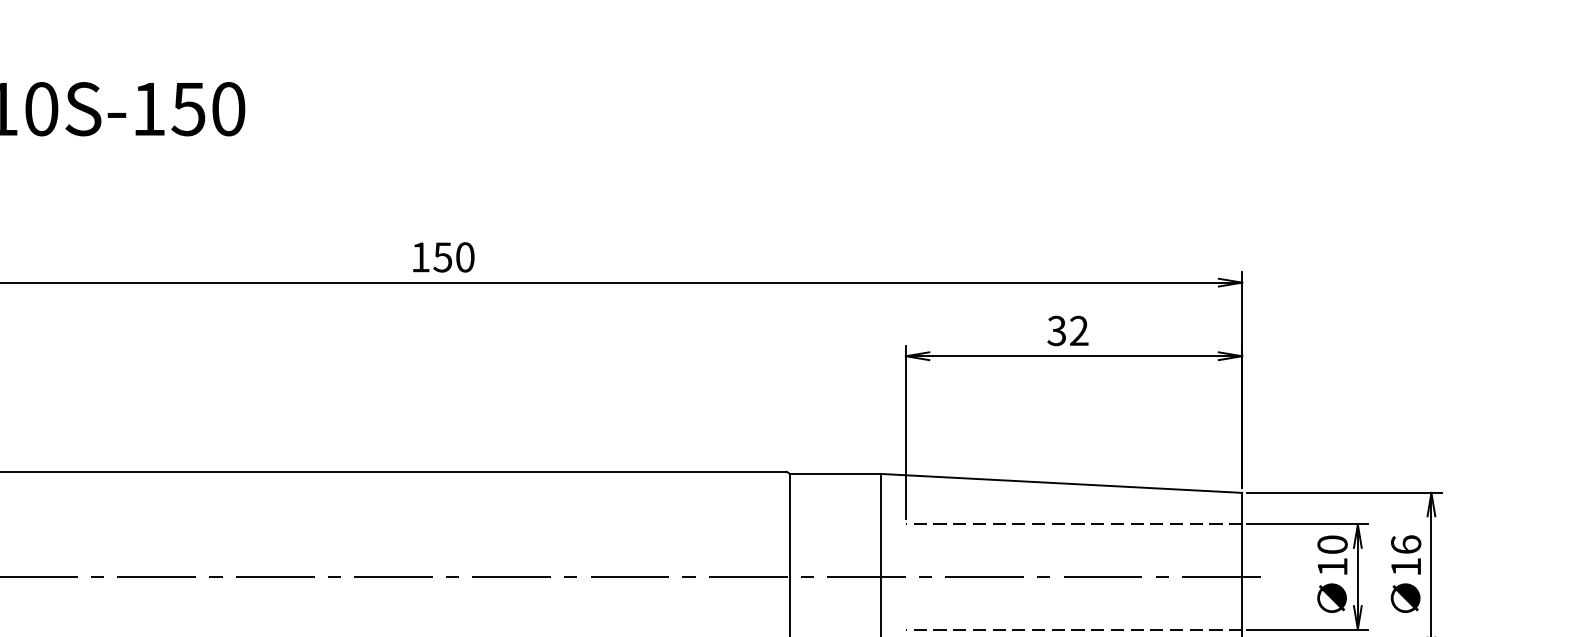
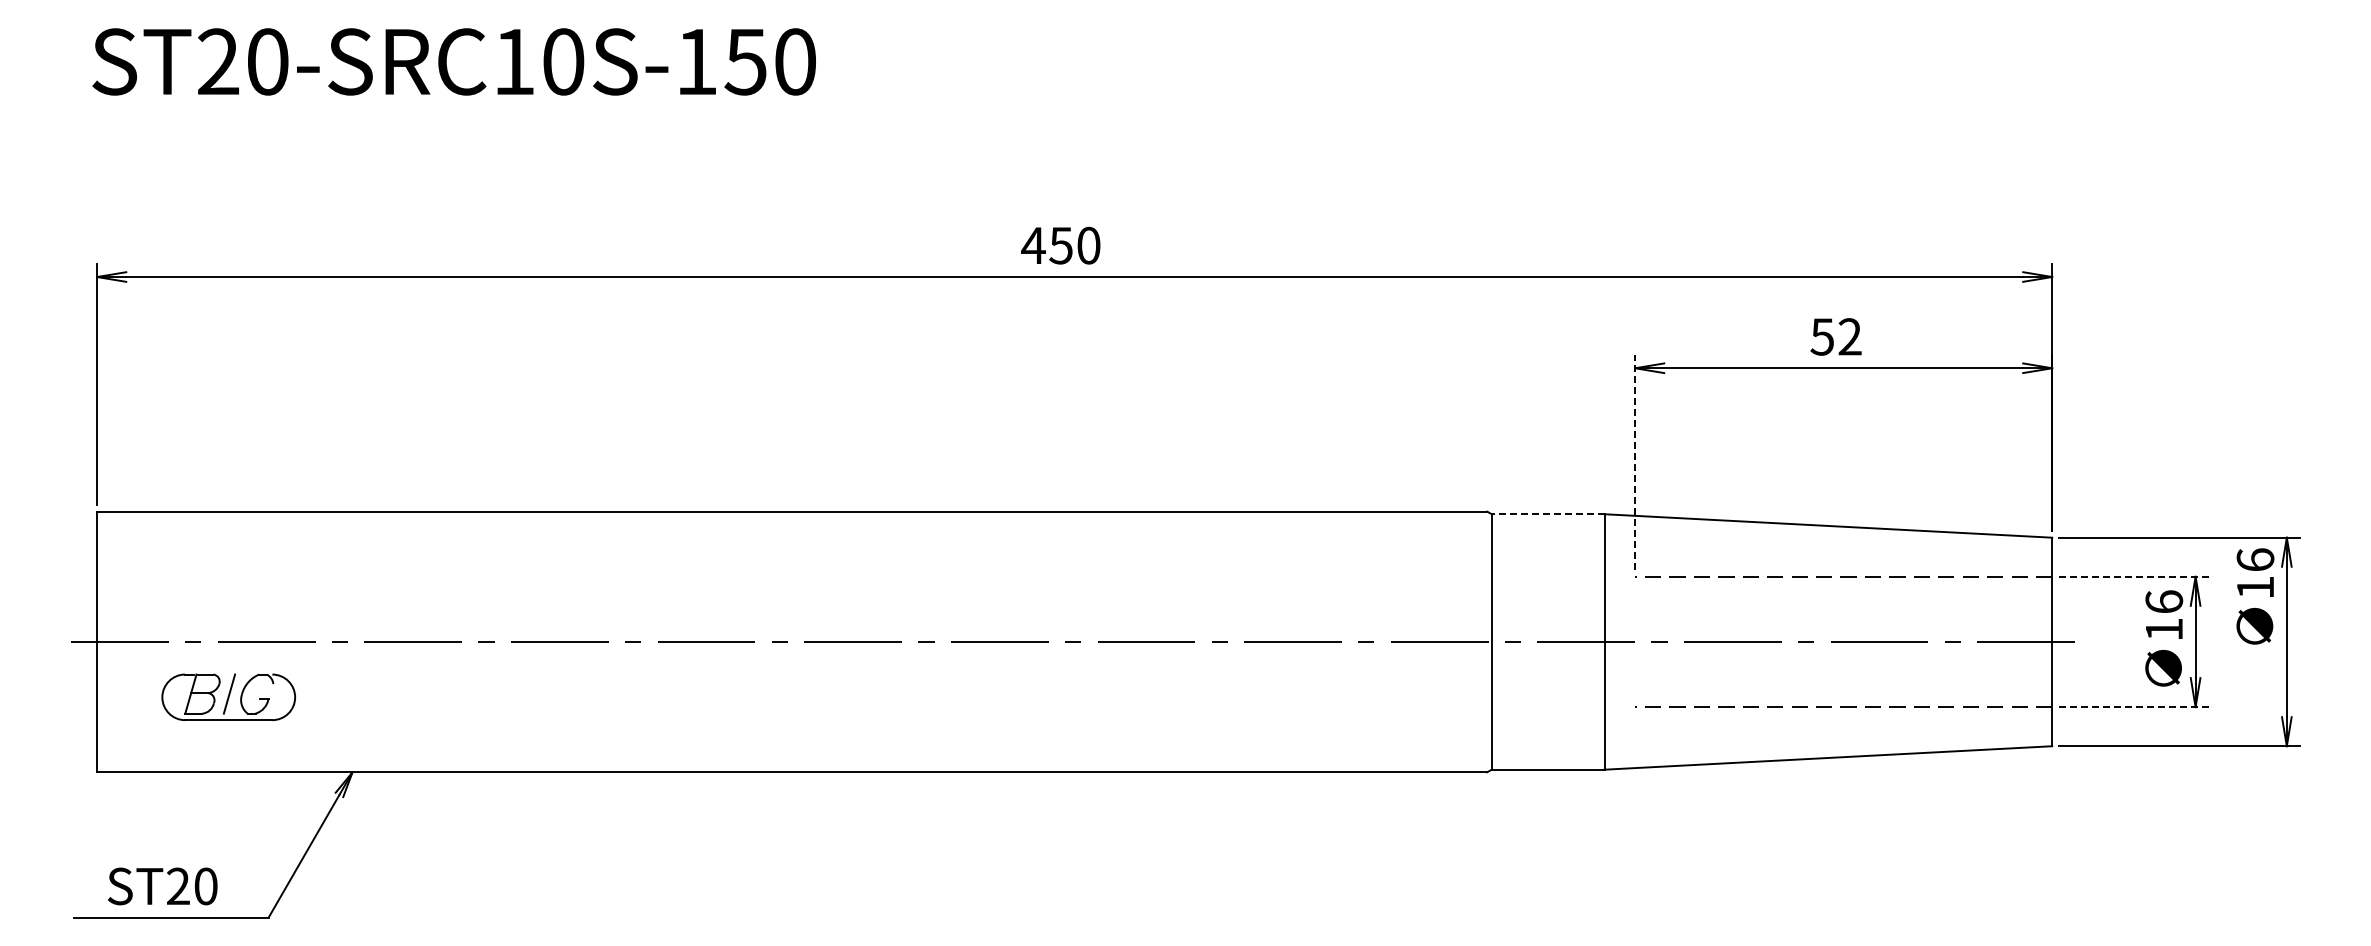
text: (420, 257) -> (1033, 245), 150 -> 450
text: (1056, 330) -> (1821, 336), 32 -> 52
line: (906, 432) -> (1635, 462), solid -> dashed
line: (835, 474) -> (1547, 514), solid -> dashed
line: (1307, 524) -> (2133, 576), solid -> dashed
text: (1332, 544) -> (2164, 601), 10 -> 16
text: (1406, 574) -> (2255, 596), moved
line: (1307, 629) -> (2133, 707), solid -> dashed

